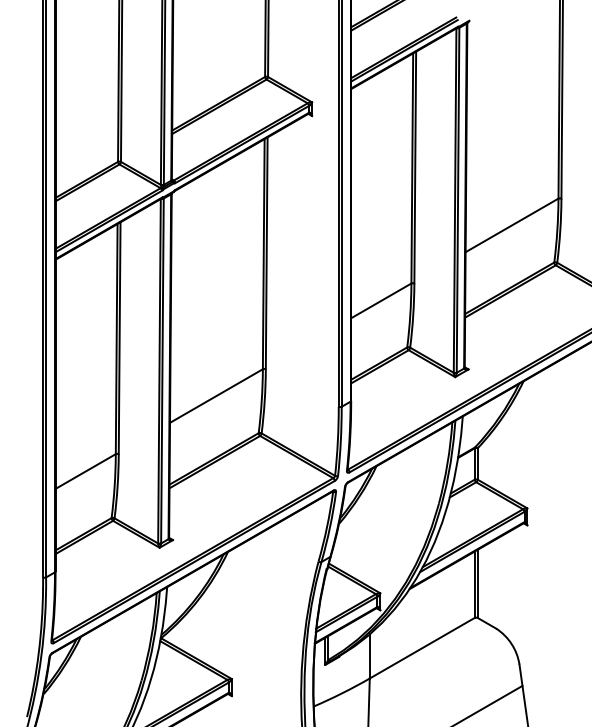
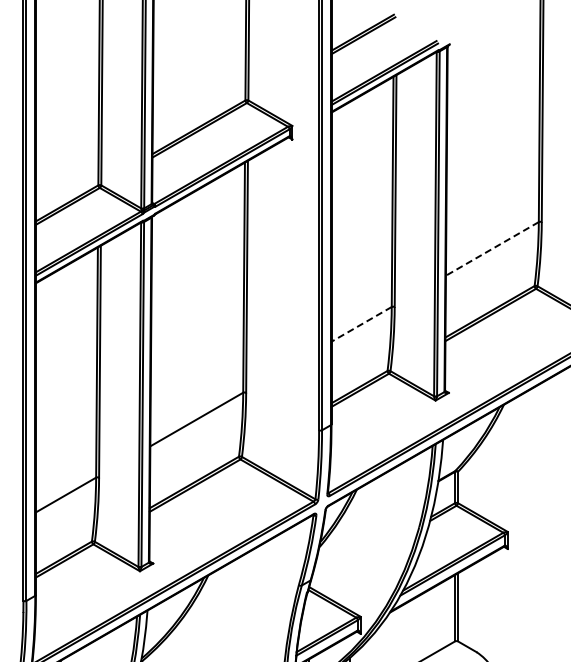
line: (512, 225) -> (492, 249), solid -> dashed
line: (381, 300) -> (361, 324), solid -> dashed

